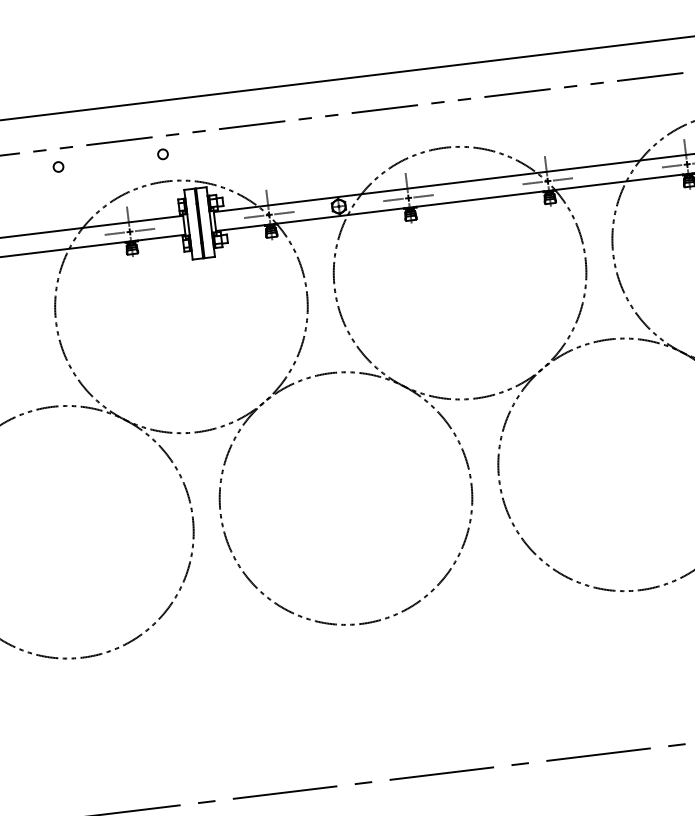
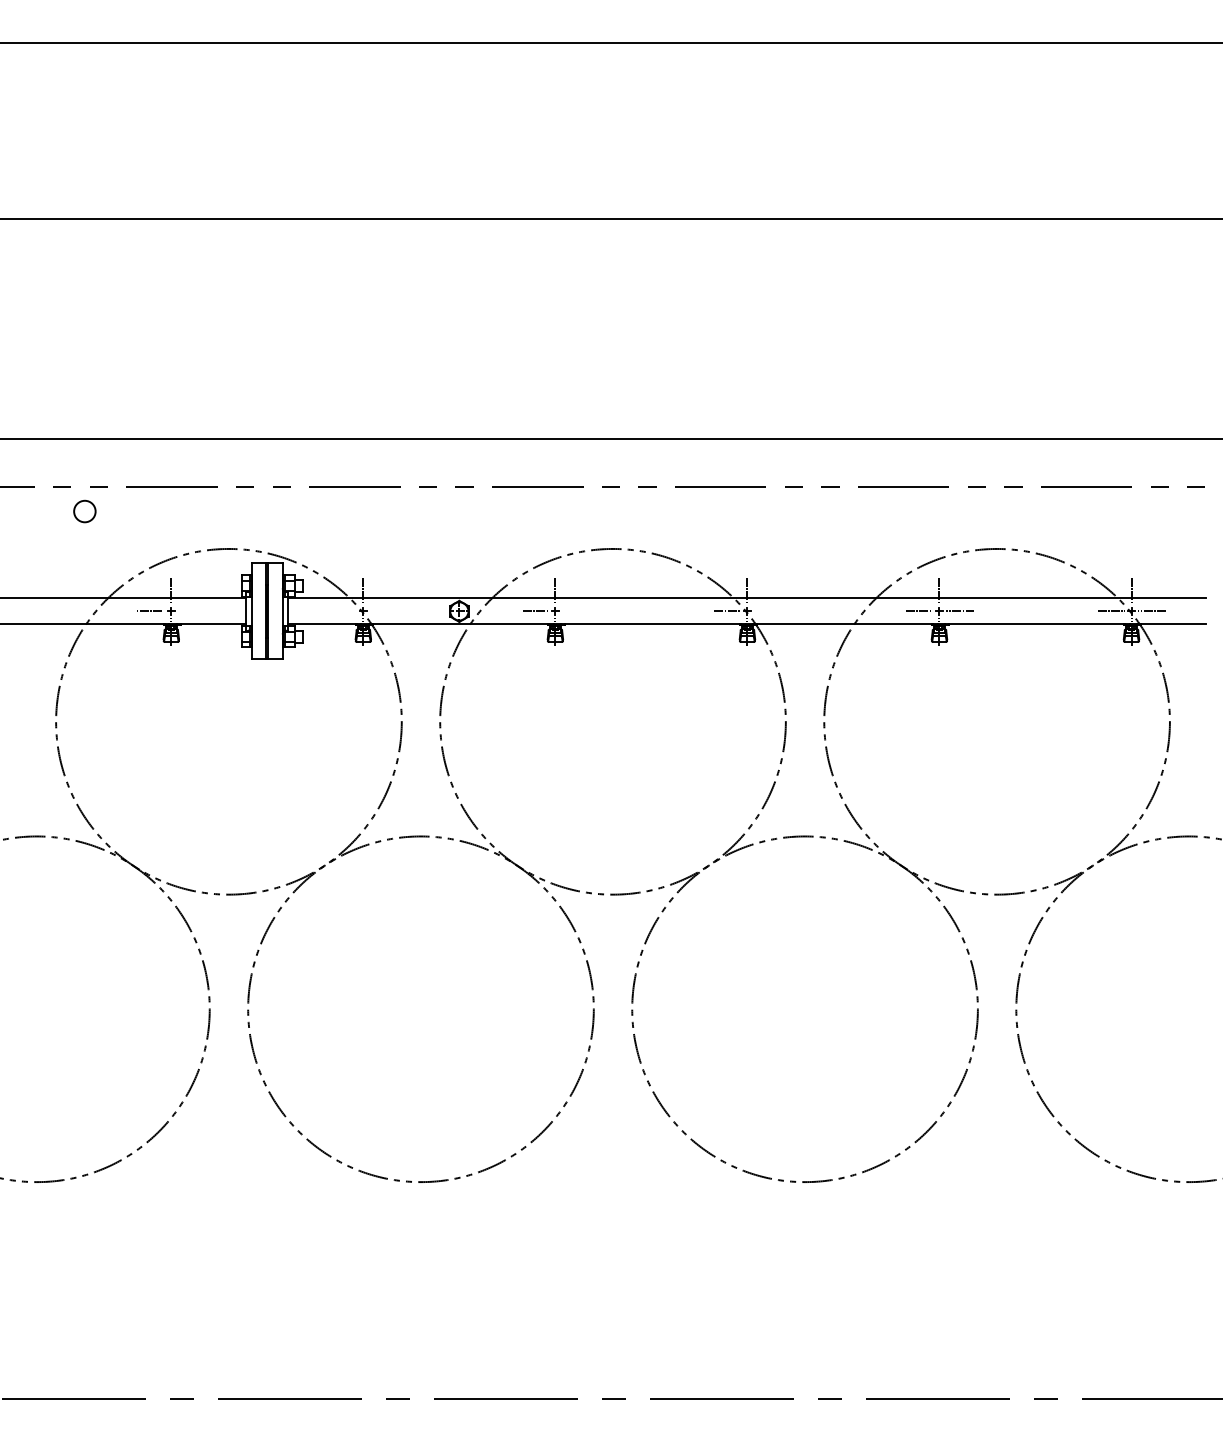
circle: (162, 154) -> (228, 511), removed
circle: (58, 167) -> (84, 511), size x1.6
line: (563, 179) -> (768, 611), removed
line: (423, 196) -> (576, 611), removed
line: (284, 213) -> (384, 611), removed
line: (254, 216) -> (342, 611), removed
line: (145, 230) -> (192, 611), removed

